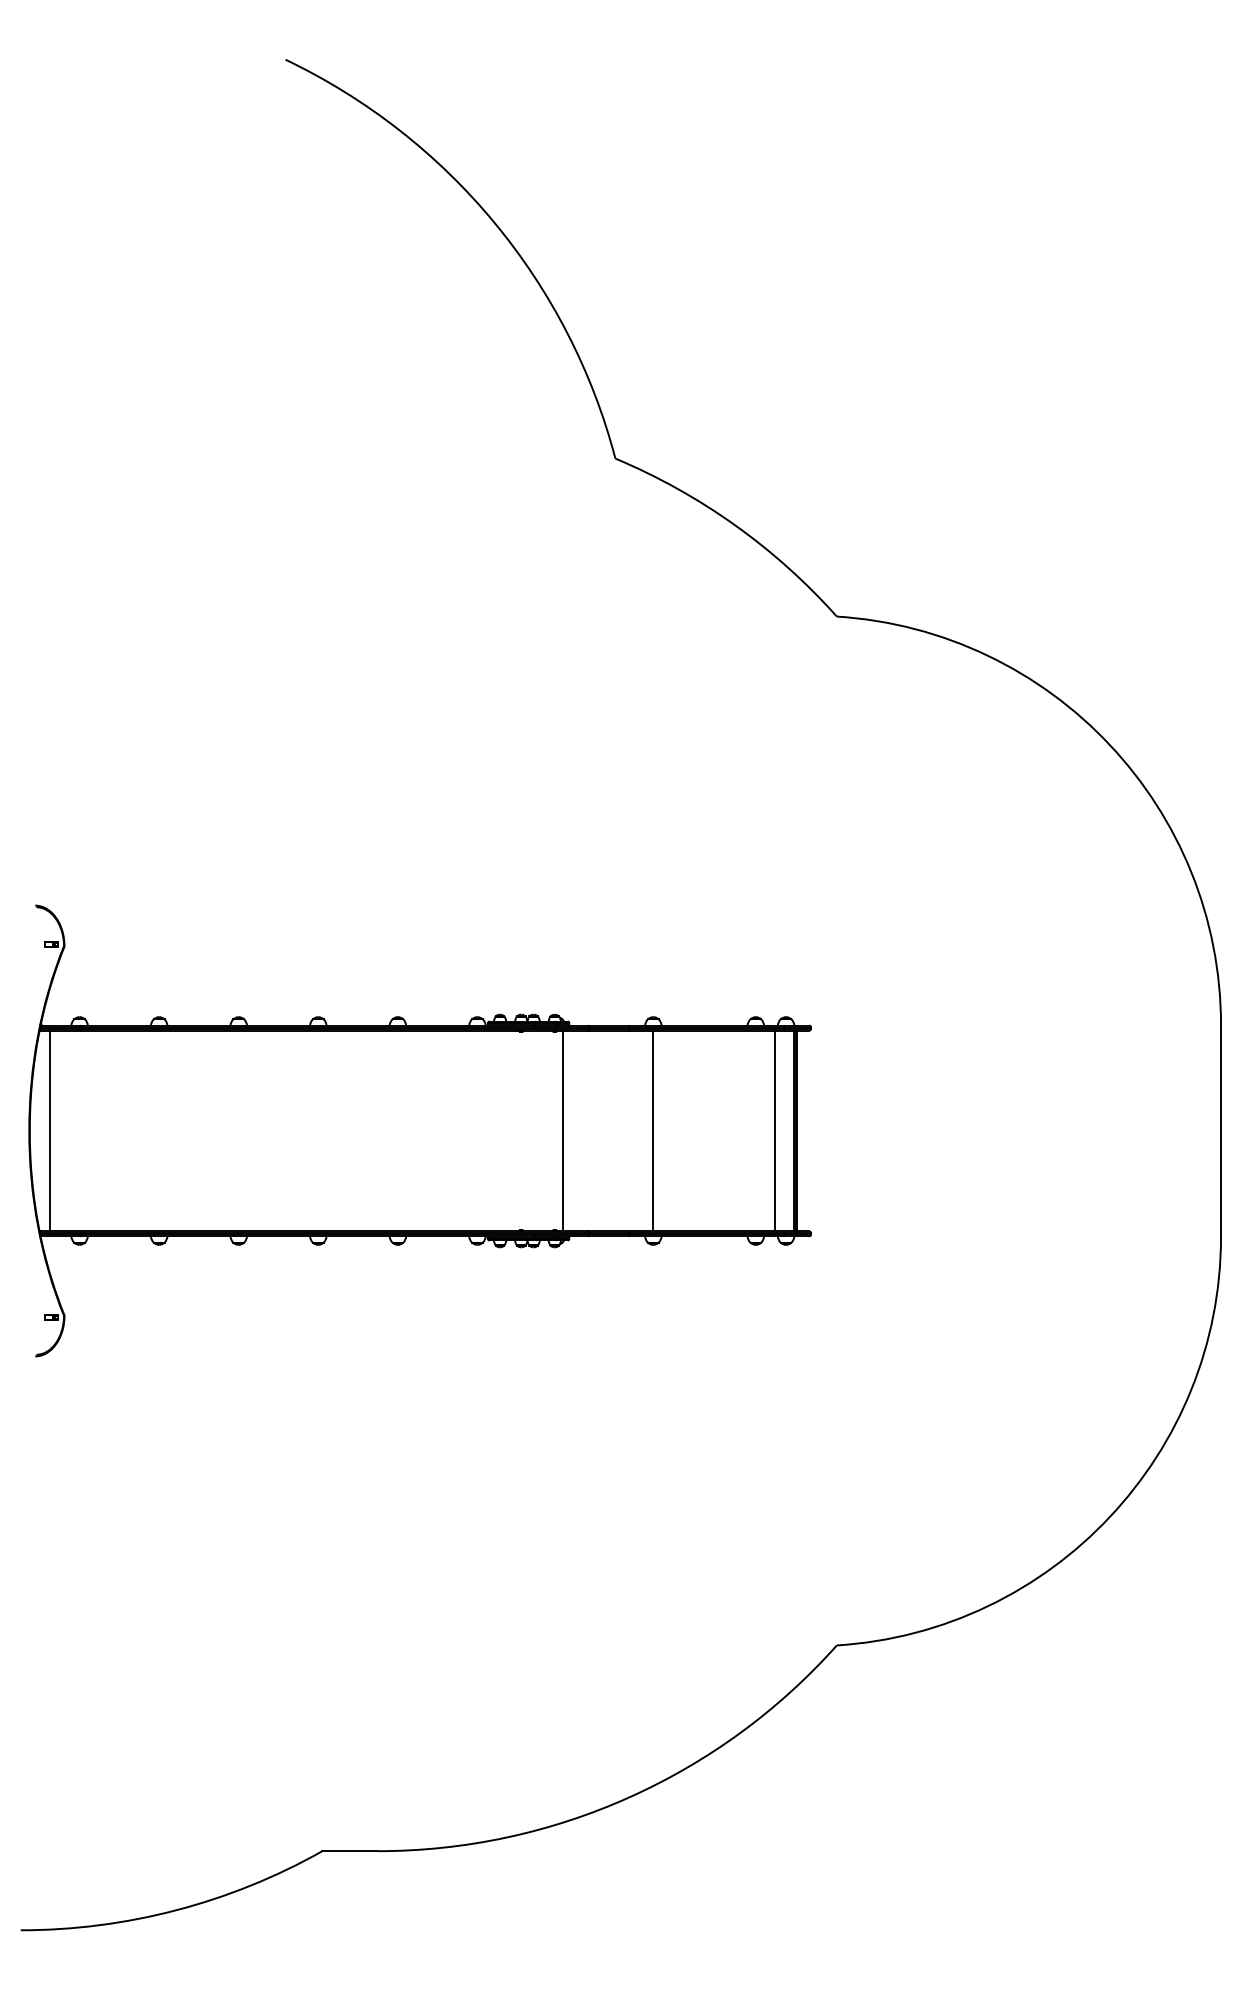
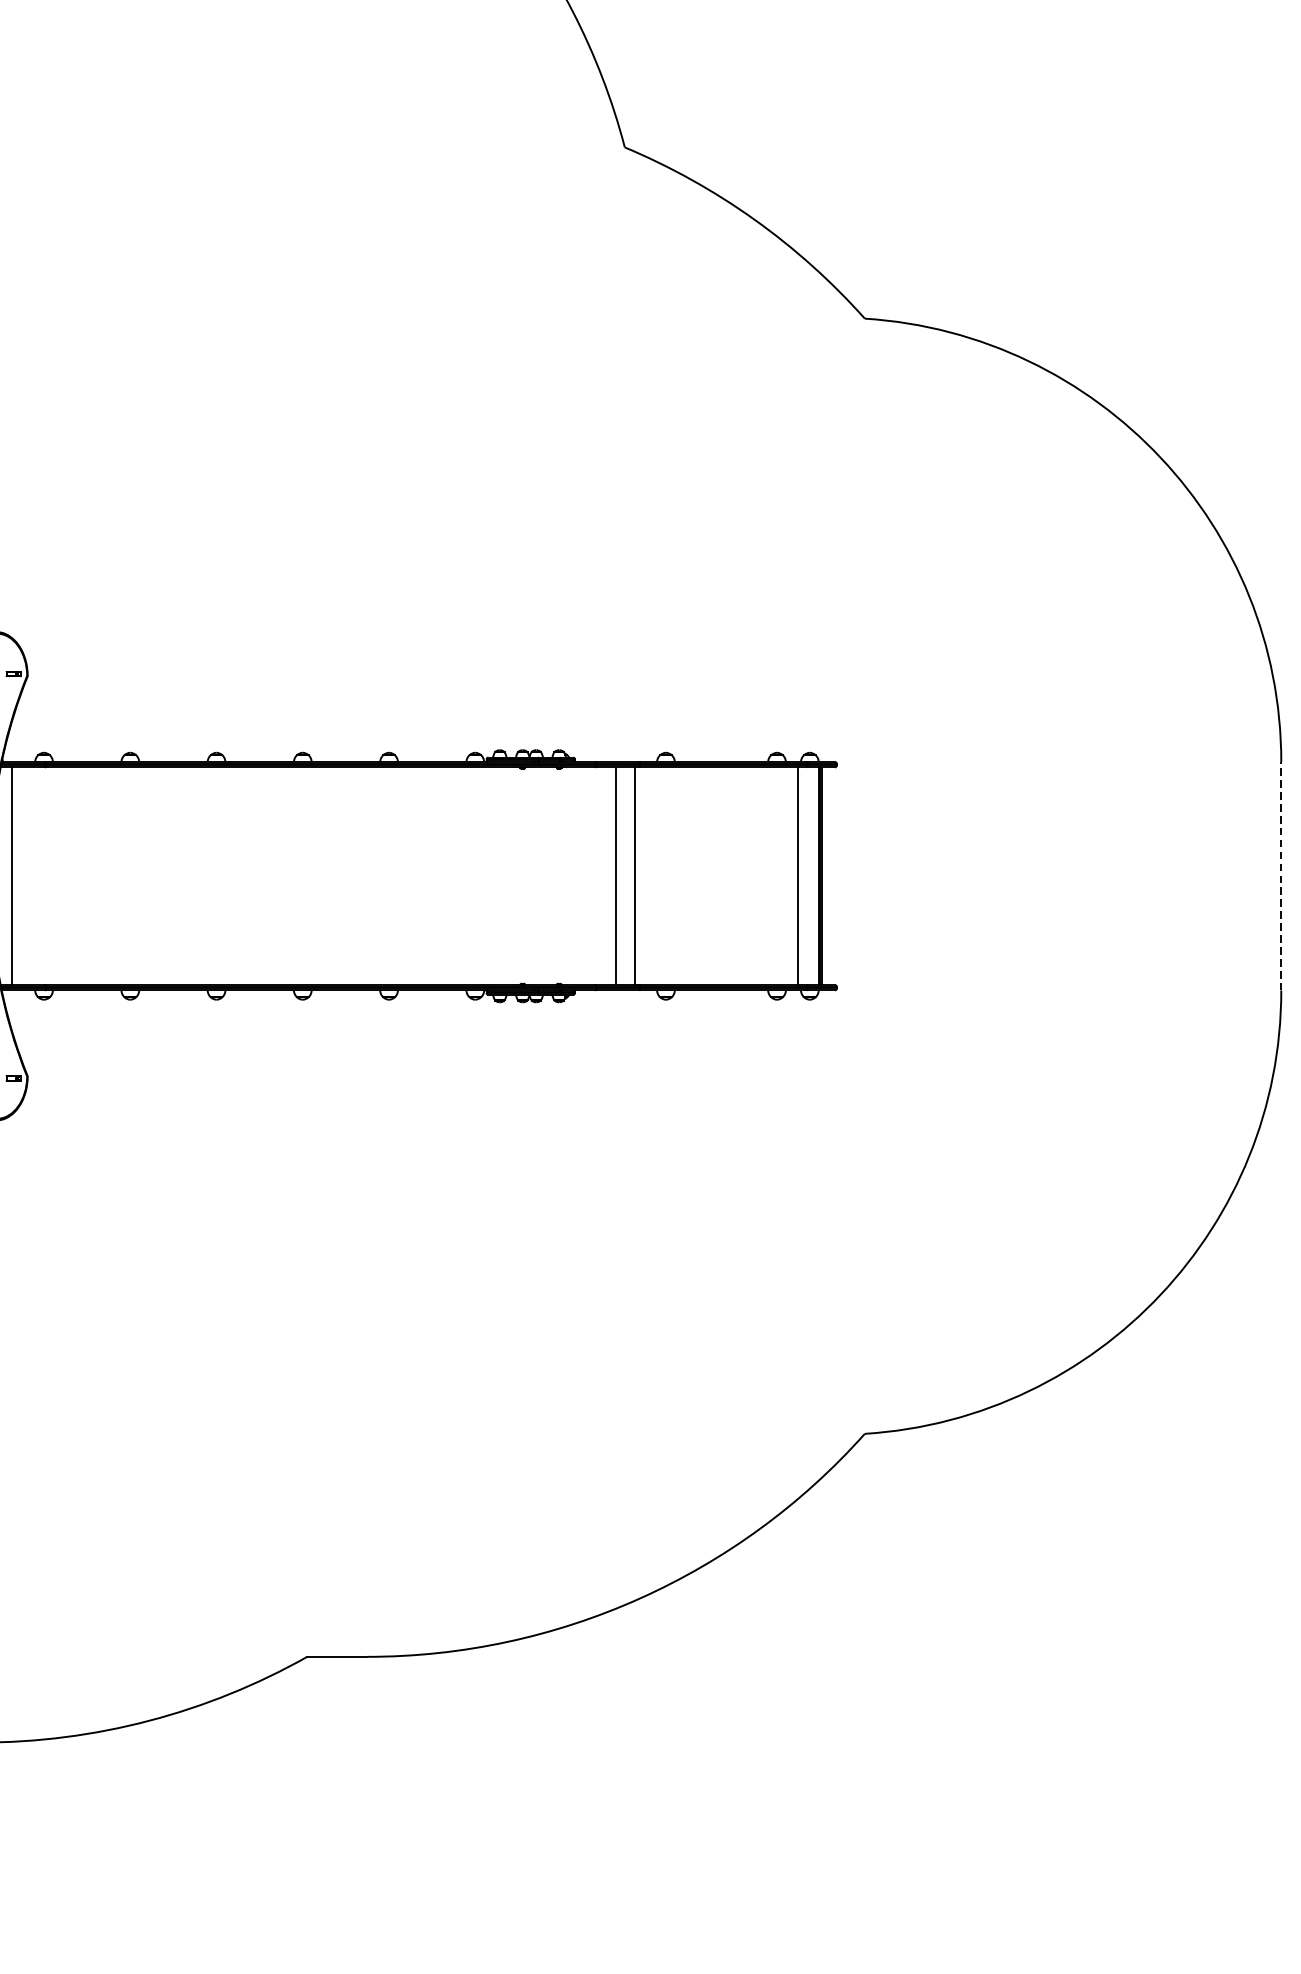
line: (563, 1130) -> (635, 875), moved
line: (652, 1130) -> (616, 875), moved
line: (1221, 1130) -> (1281, 875), solid -> dashed

